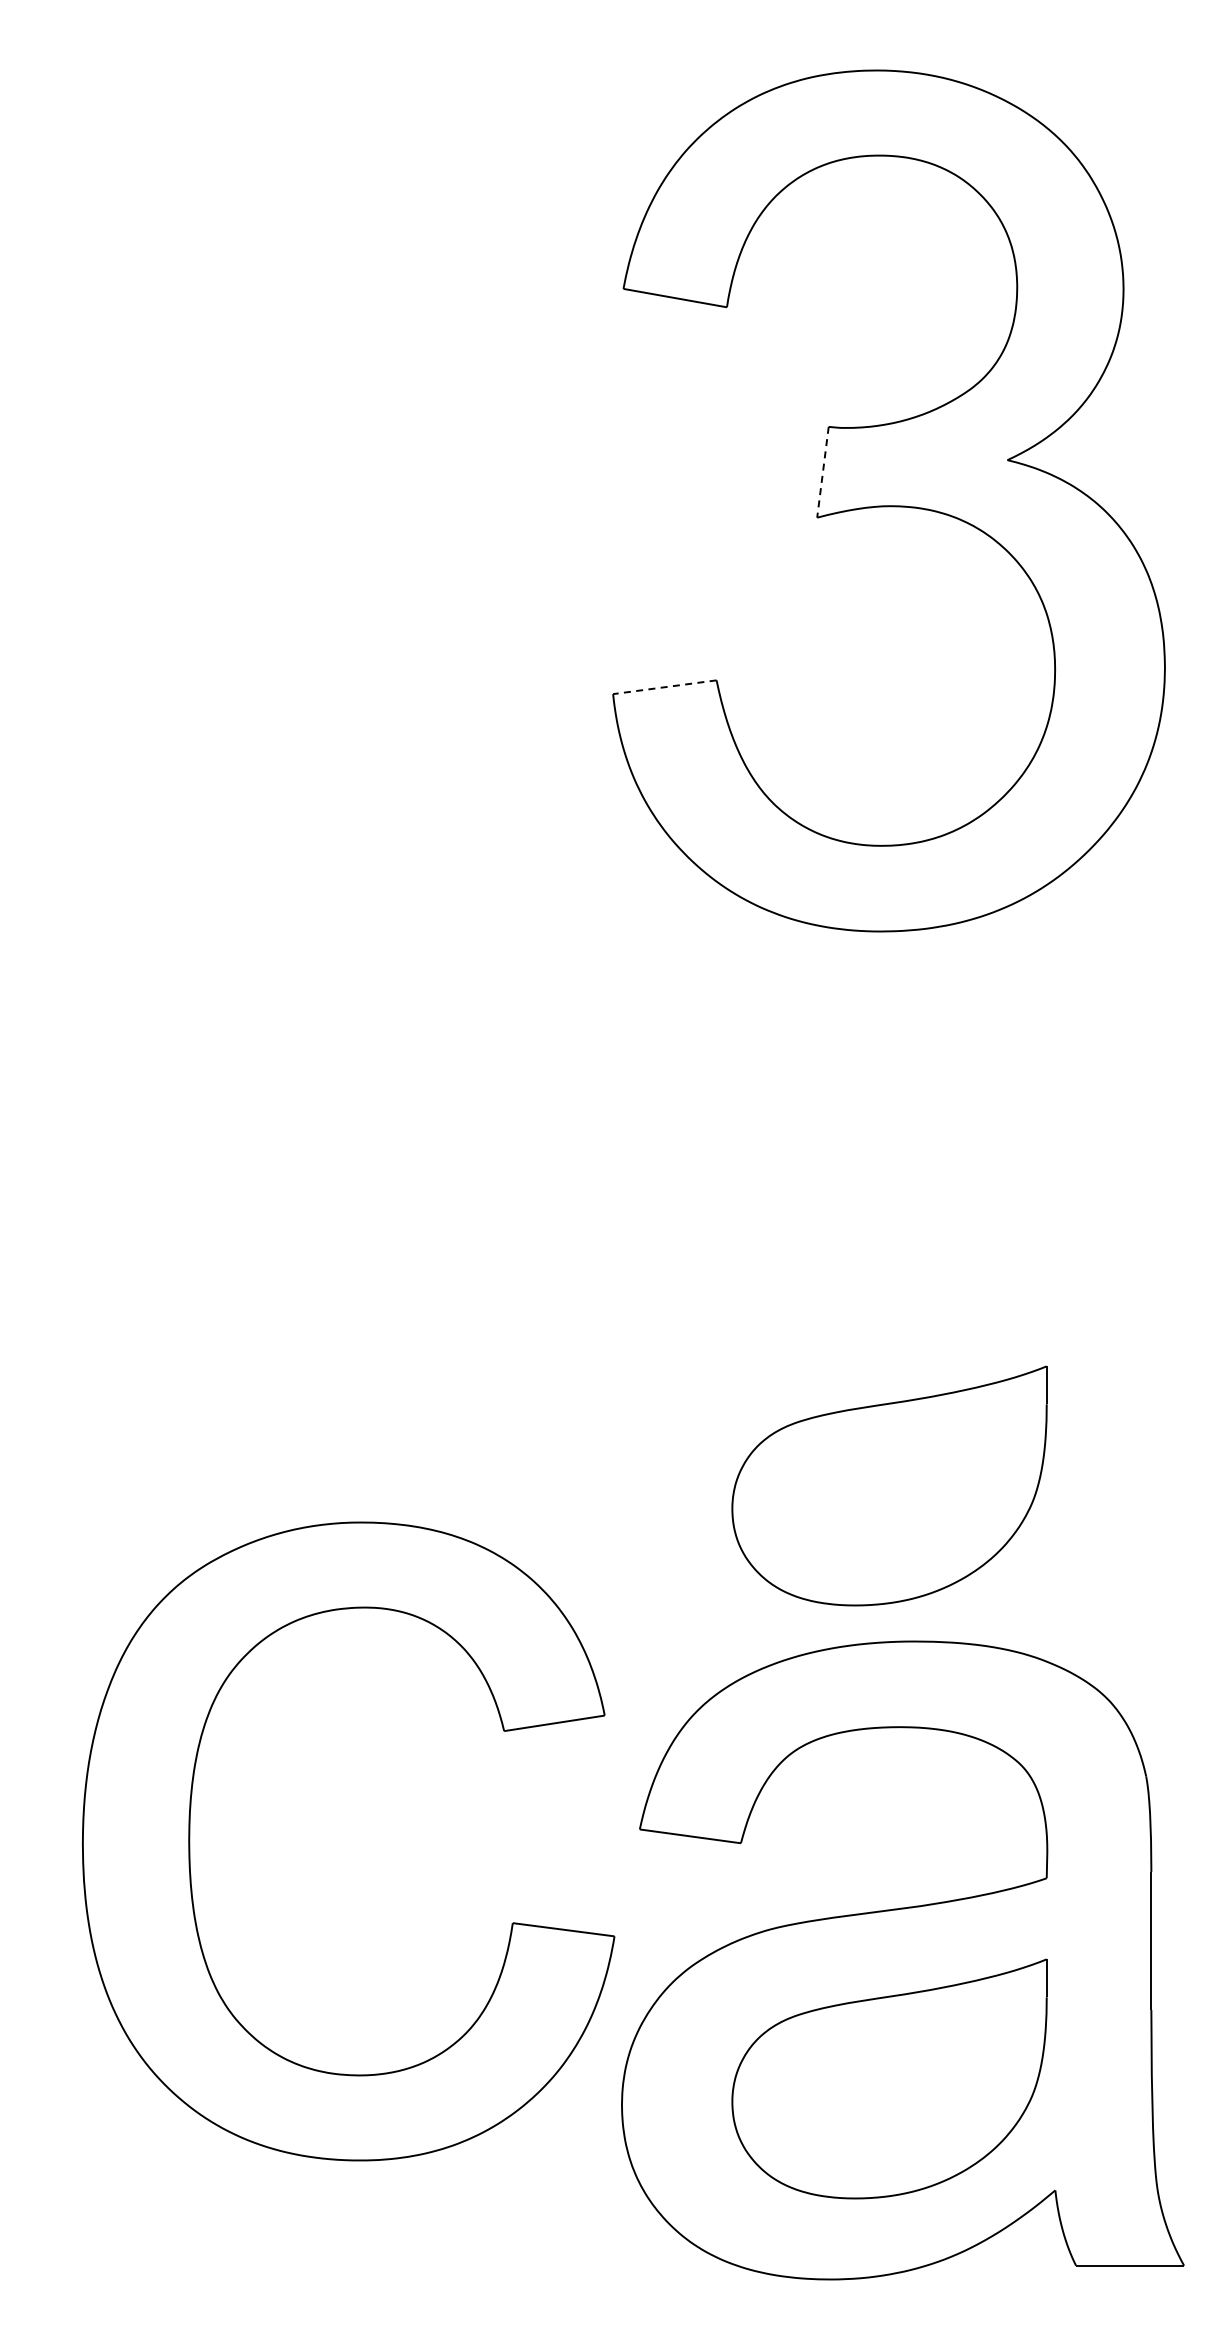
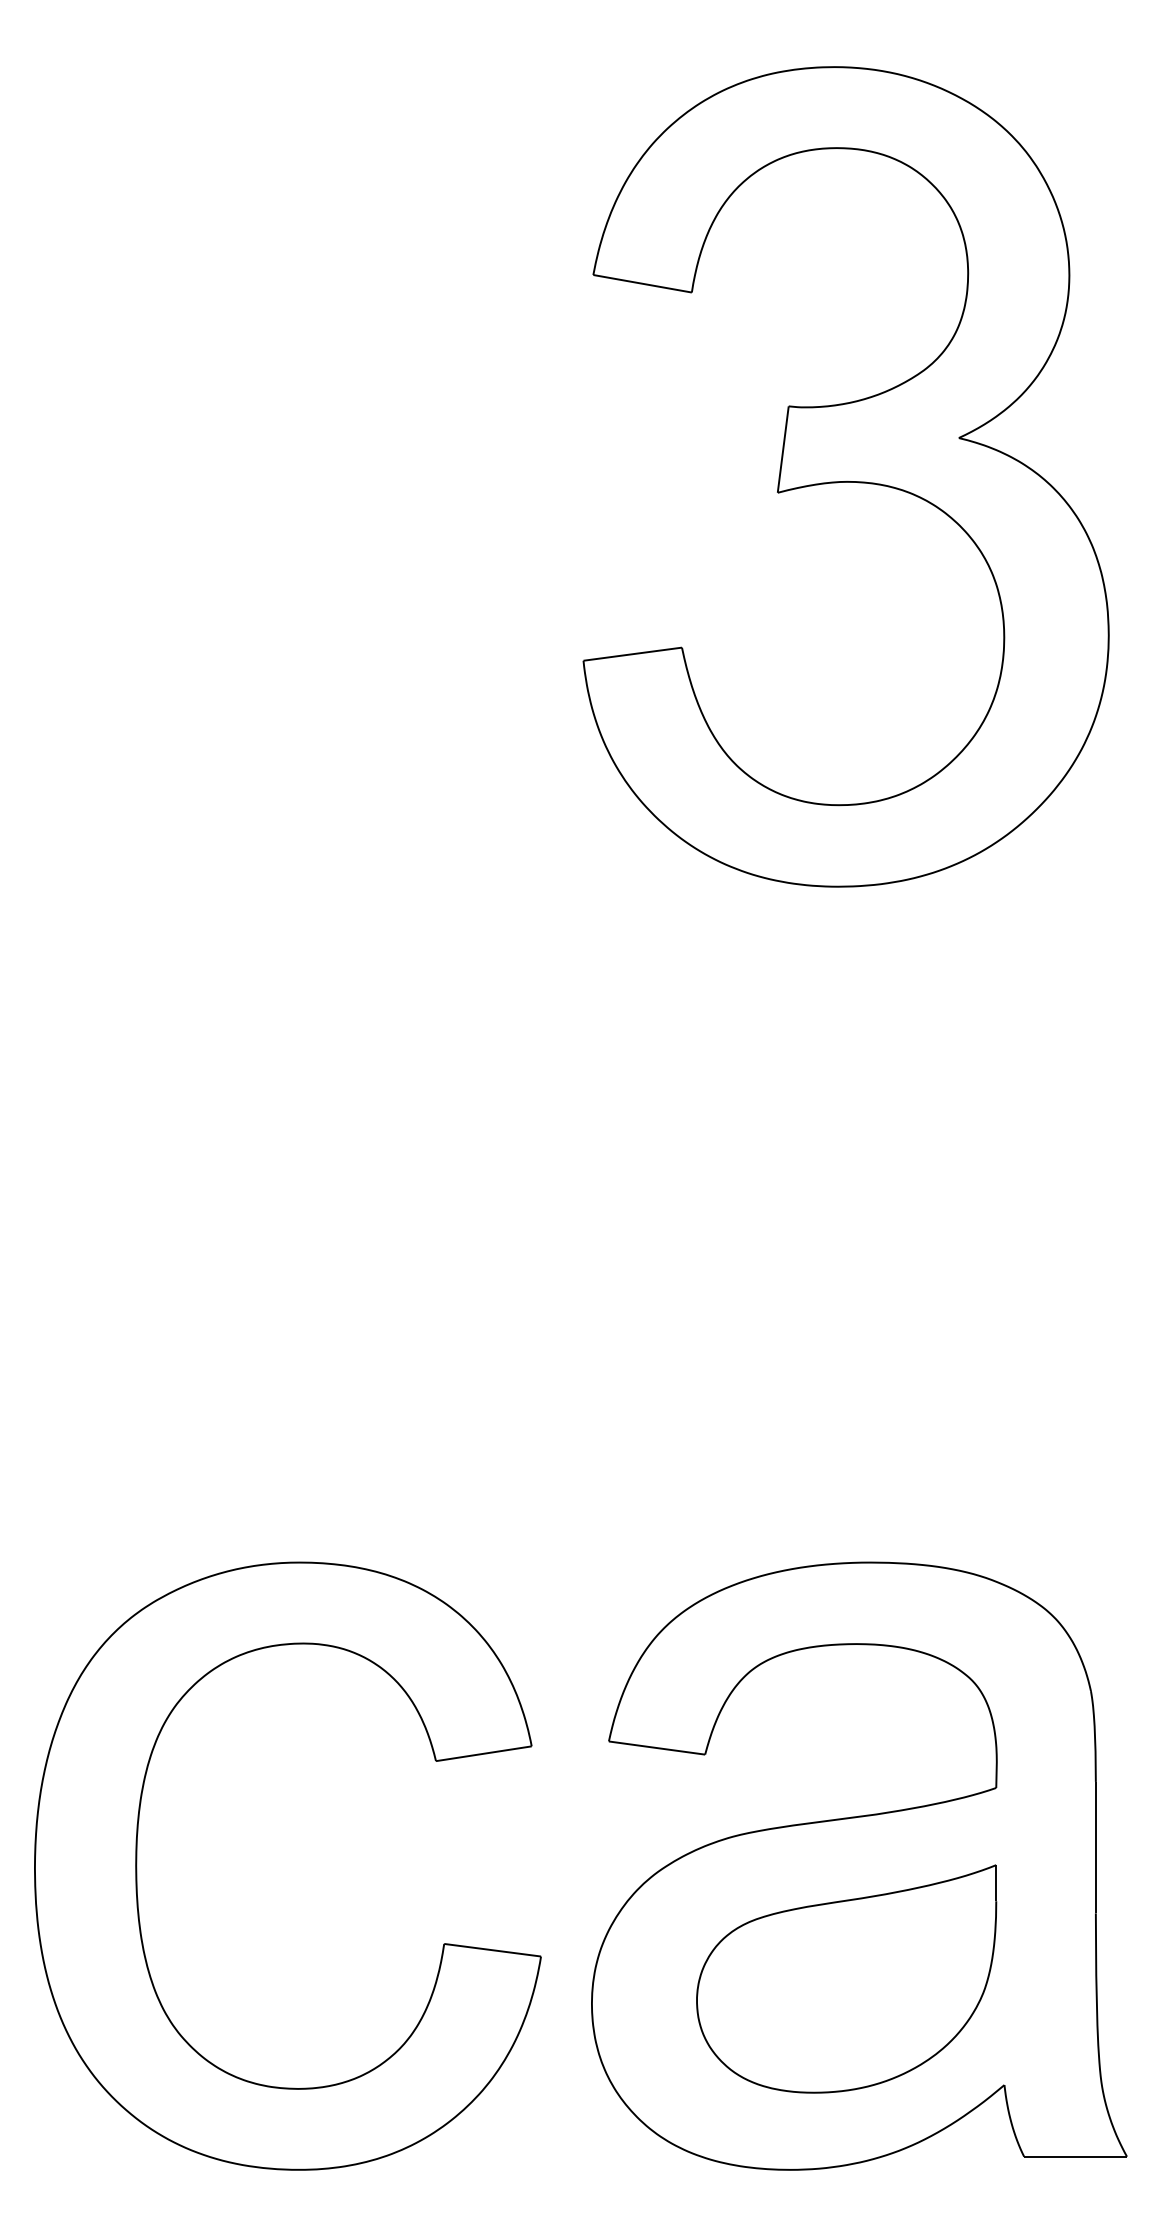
line: (822, 472) -> (782, 449), dashed -> solid
line: (664, 687) -> (632, 654), dashed -> solid
part: (889, 1485) -> (846, 1414), removed
part: (190, 1841) -> (137, 1866), moved

